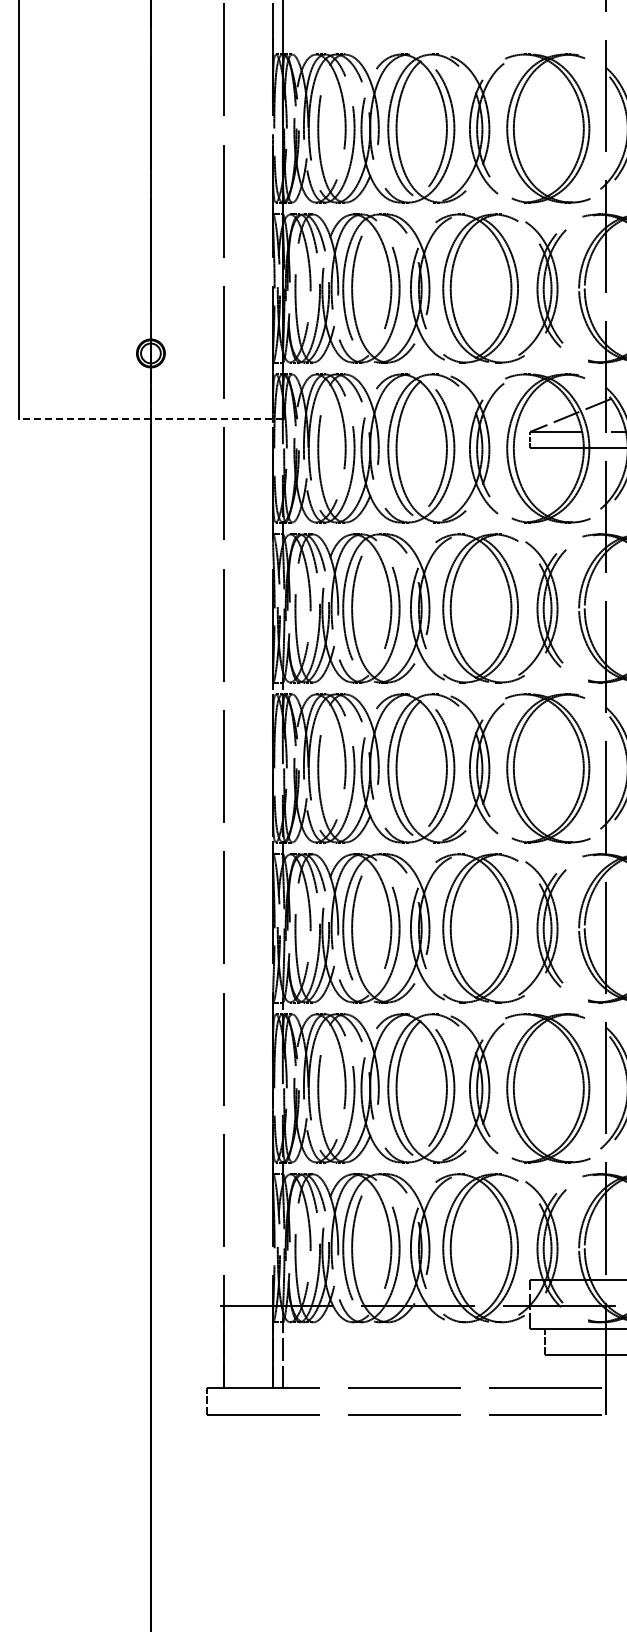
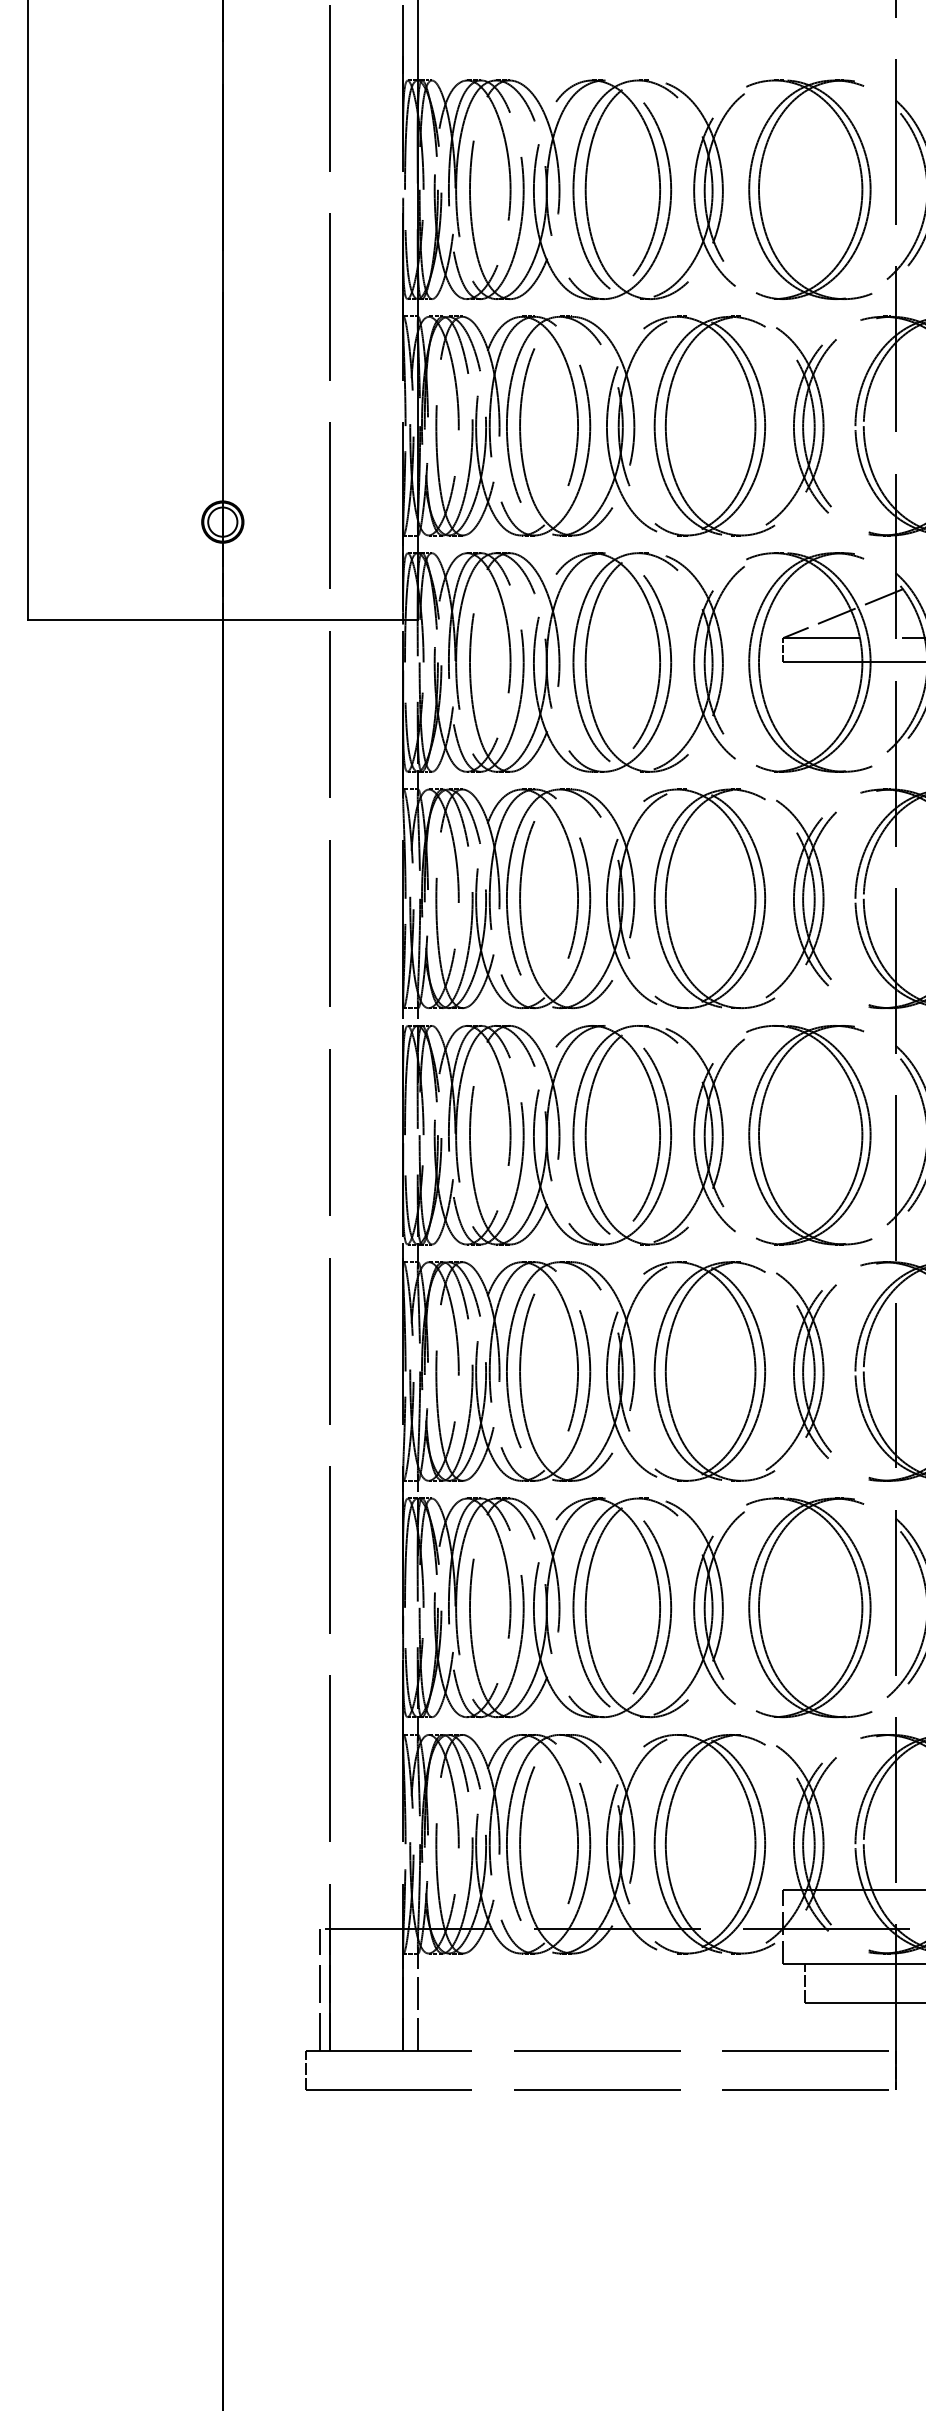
line: (150, 419) -> (222, 619), dashed -> solid
line: (216, 1346) -> (319, 1989), added

